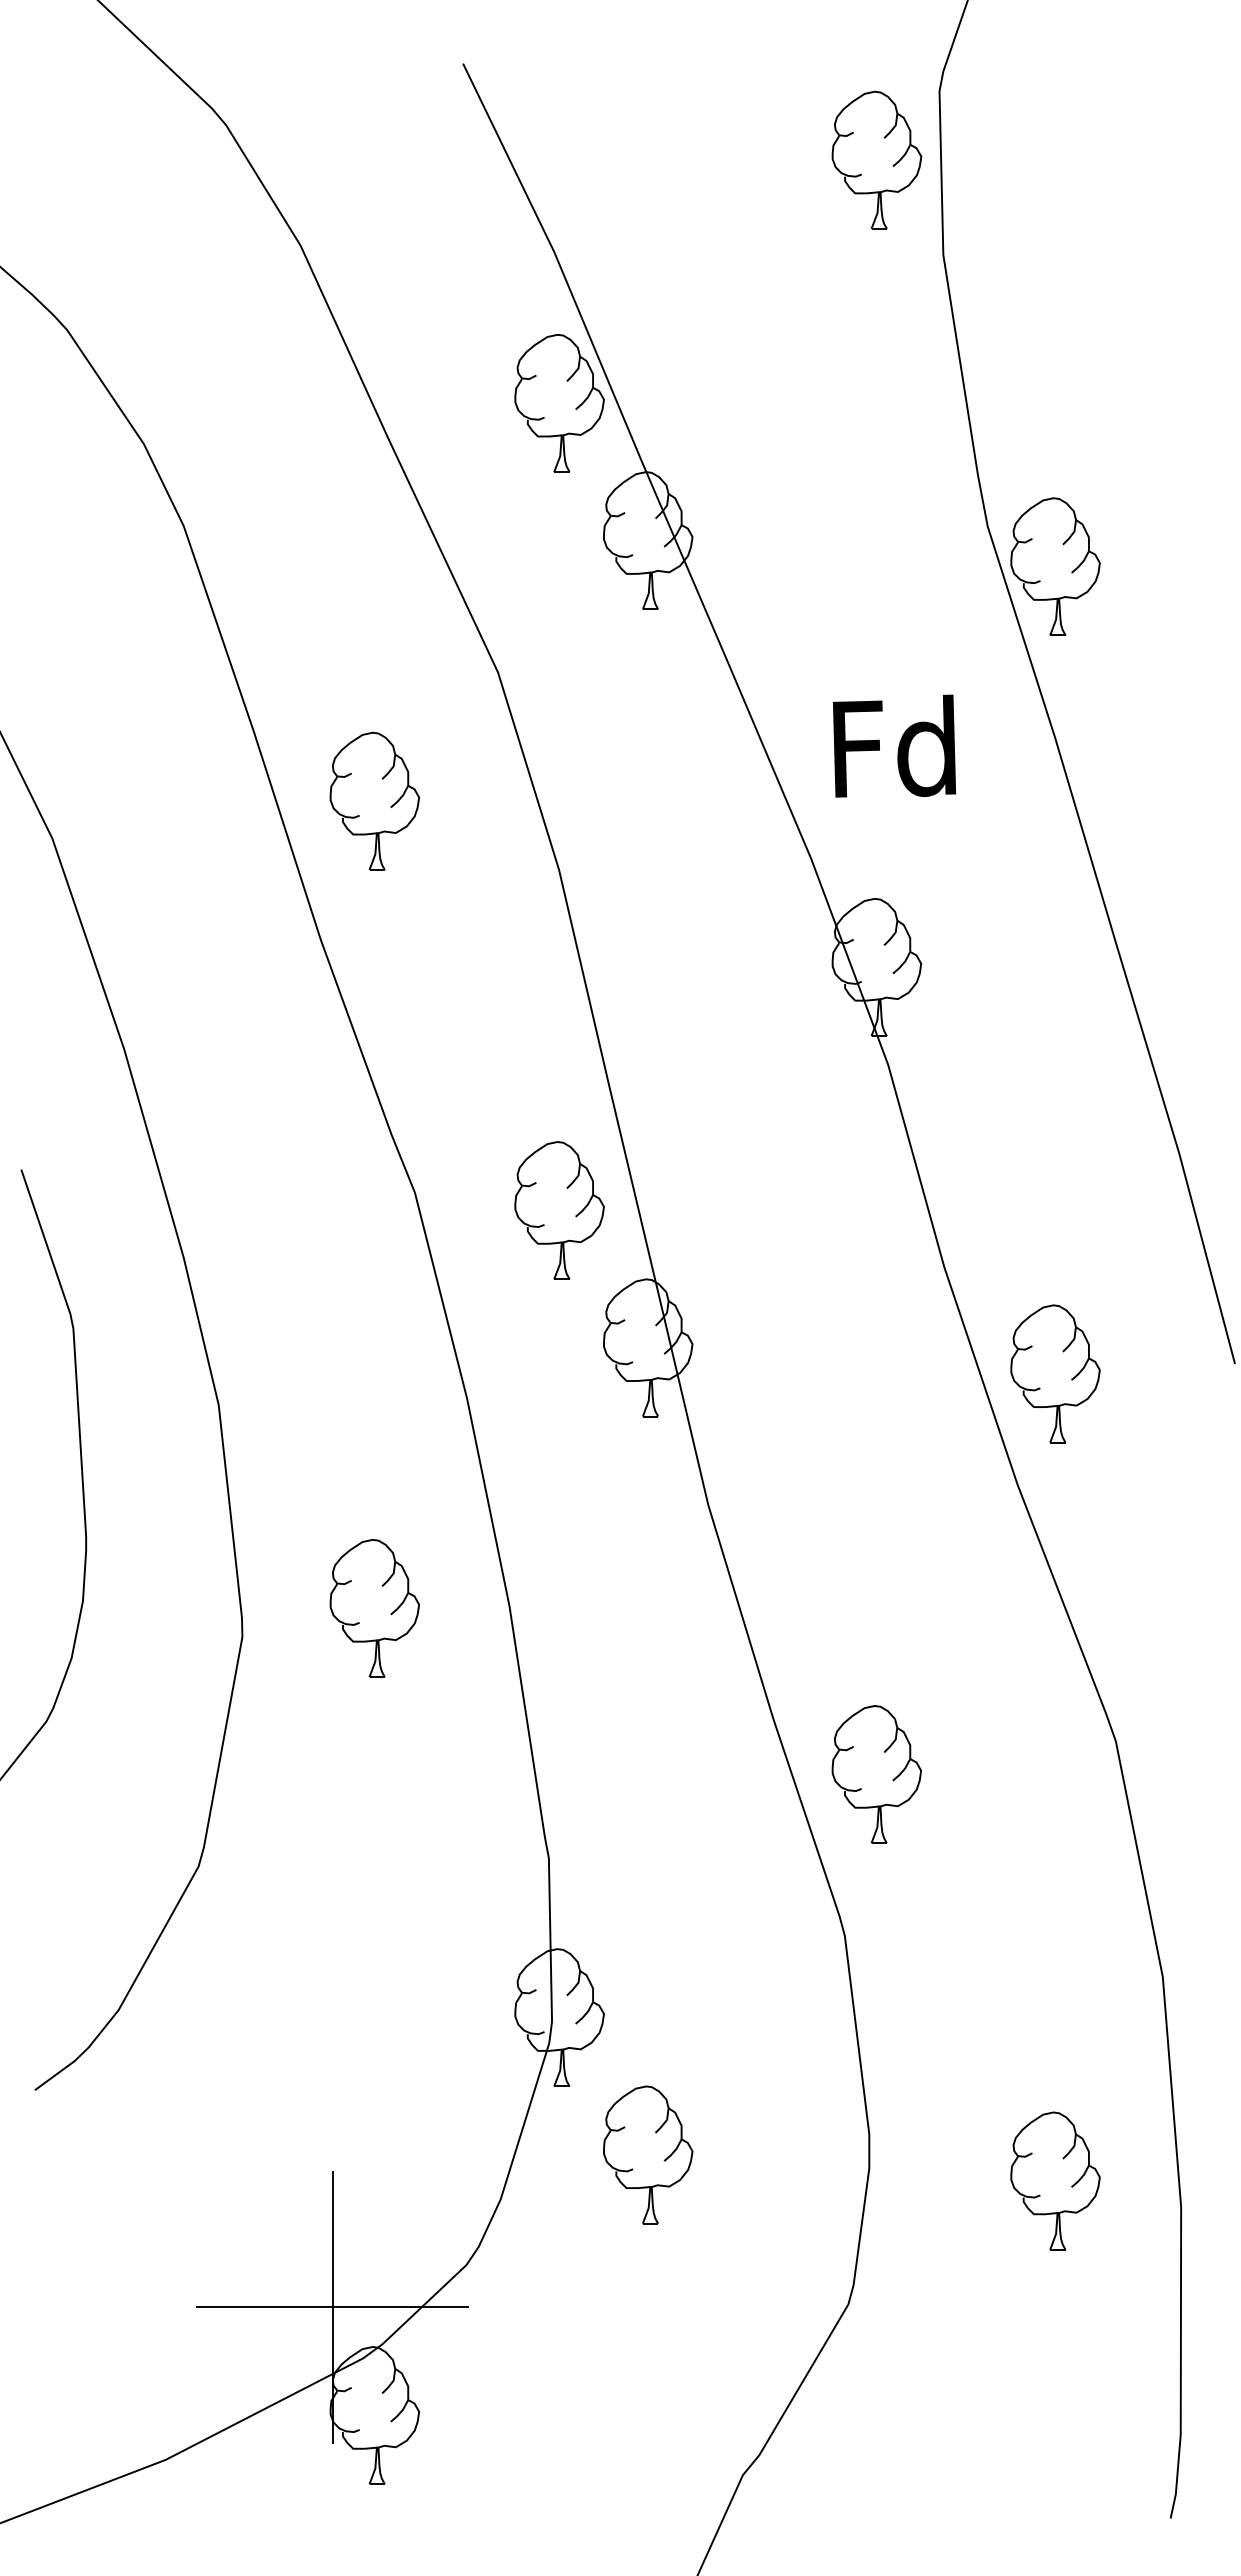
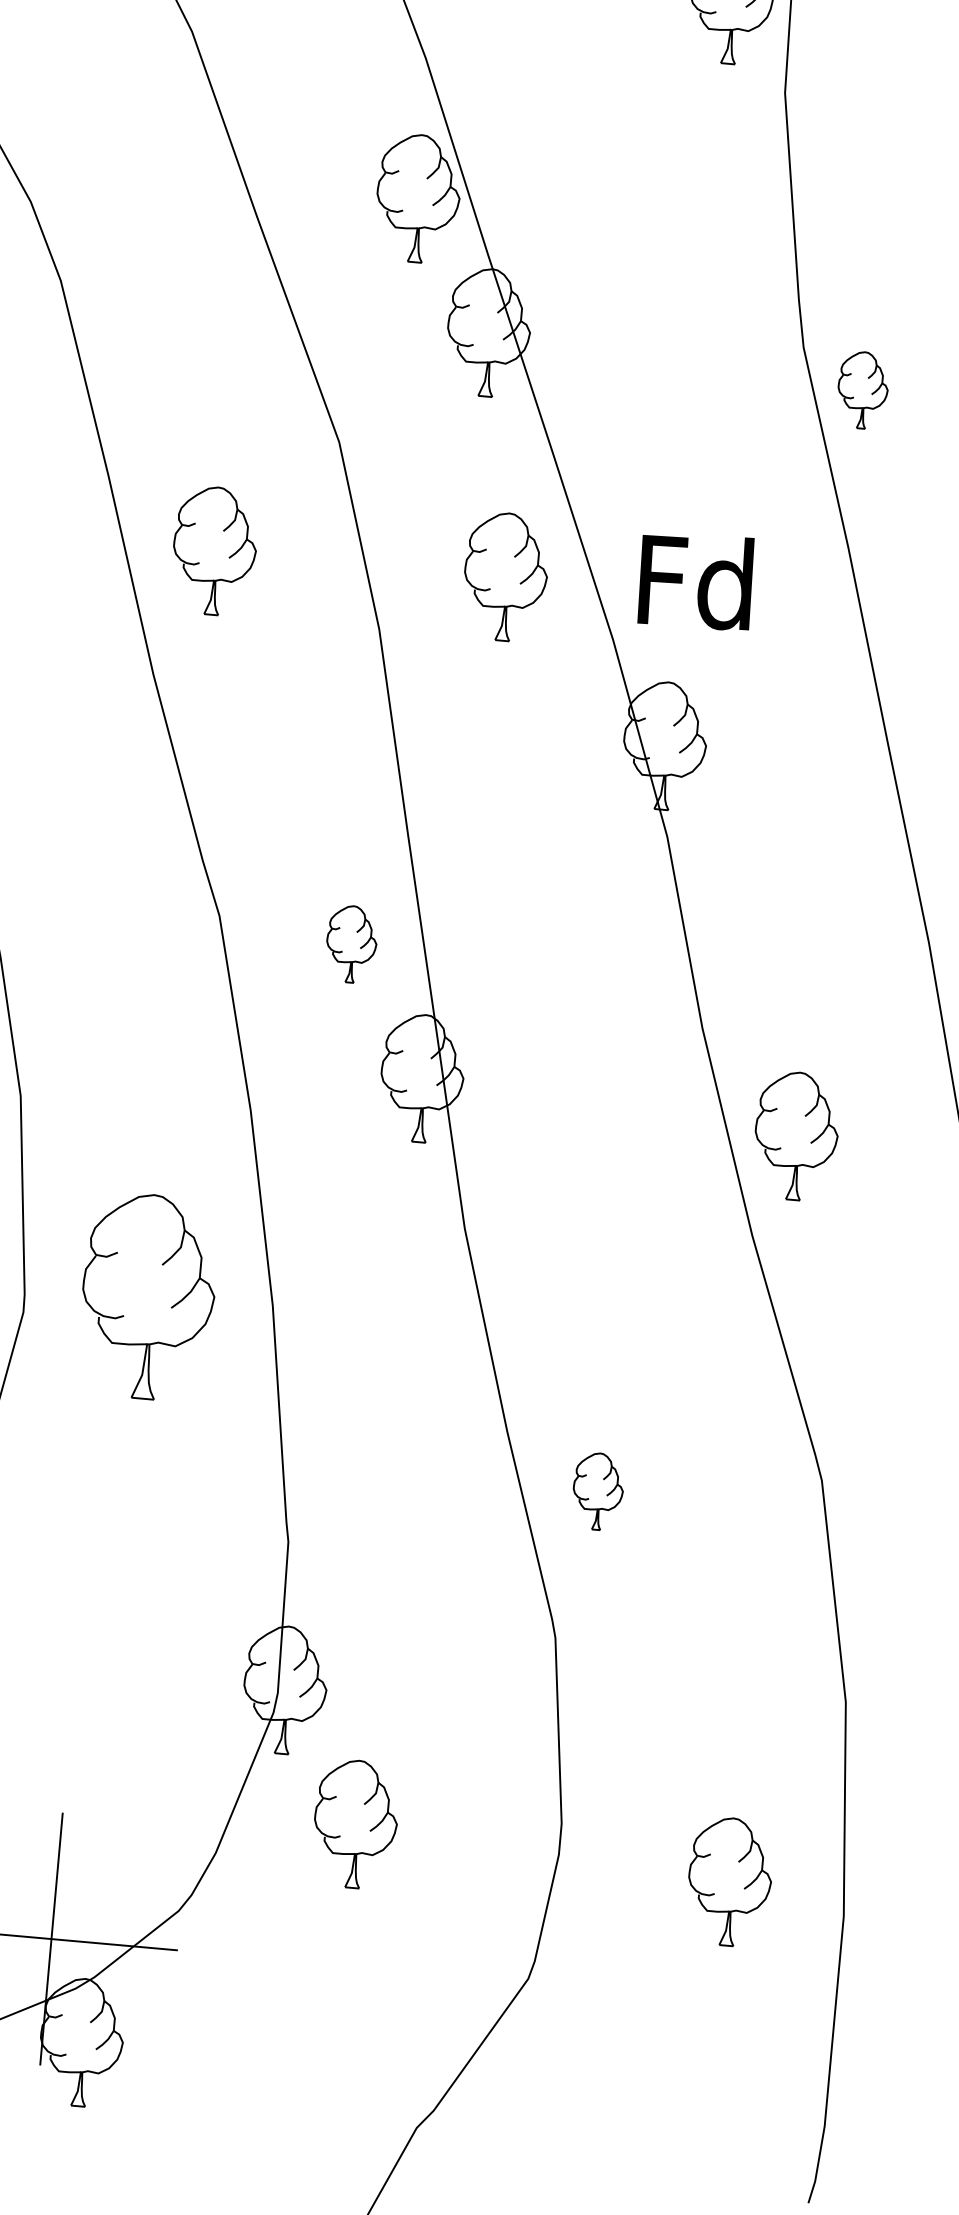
part: (1055, 566) -> (862, 390), size x0.6
text: (894, 745) -> (696, 580), moved
part: (689, 800) -> (505, 576), added
part: (559, 1210) -> (351, 944), size x0.6
part: (374, 1608) -> (147, 1296), size x1.6
part: (876, 1774) -> (598, 1491), size x0.6

